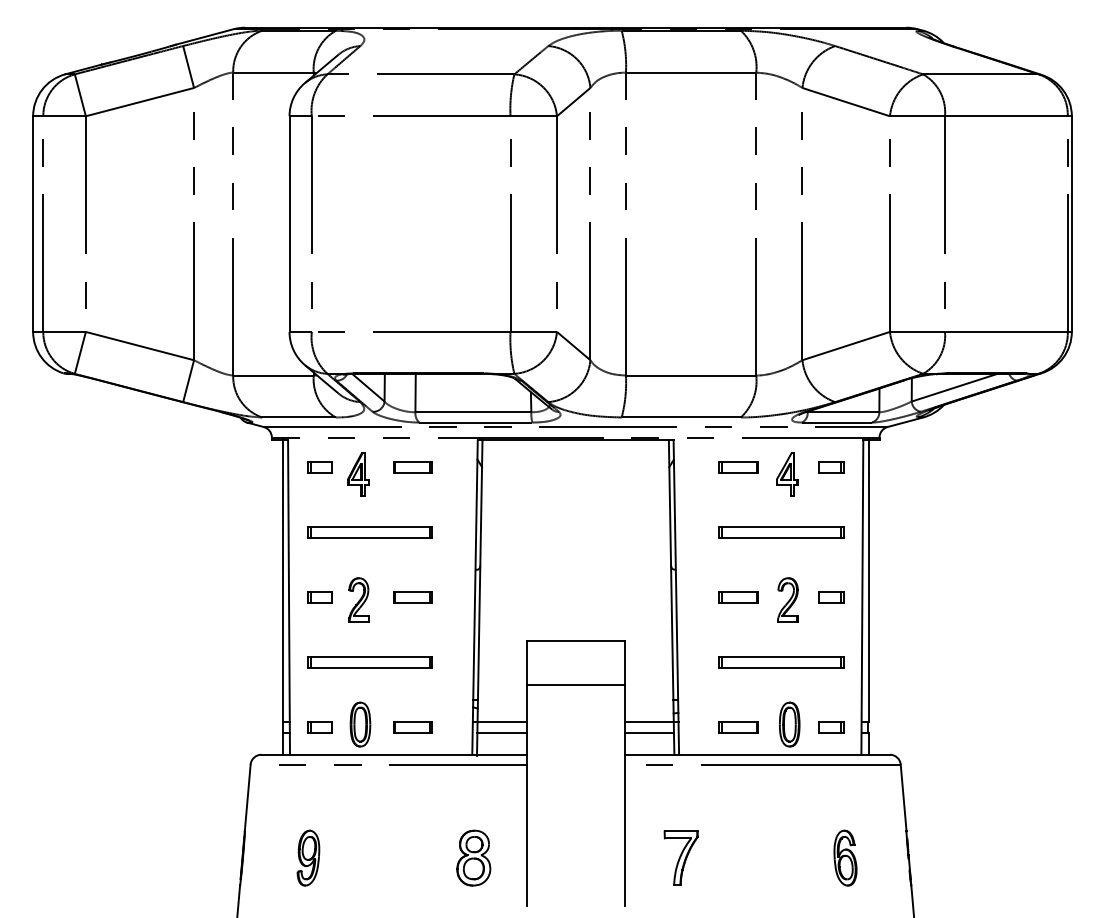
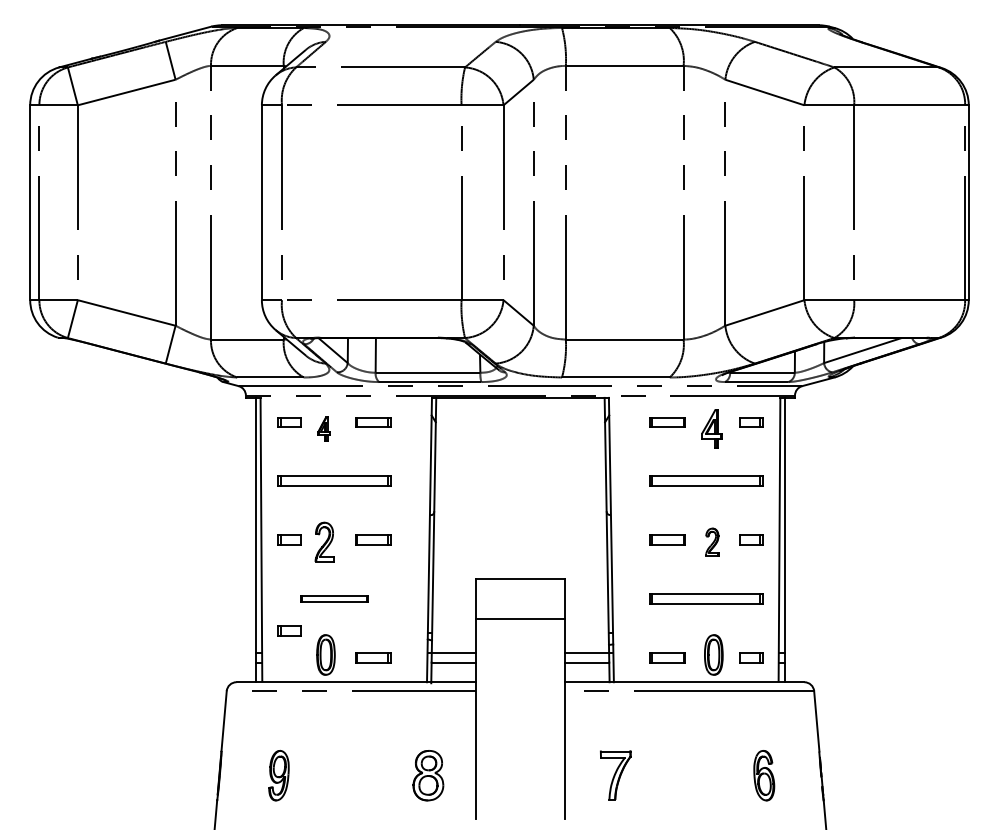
part: (358, 474) -> (324, 429), size x0.6
part: (787, 599) -> (711, 541), size x0.7
part: (369, 662) -> (334, 598), size x0.6
part: (319, 727) -> (288, 630), moved

